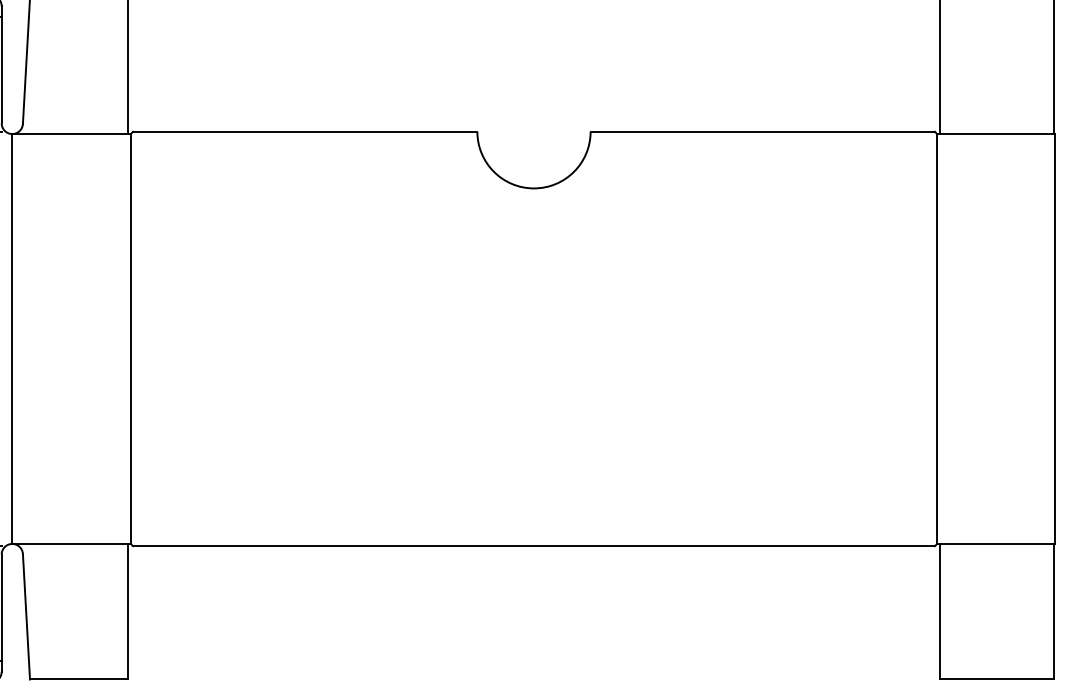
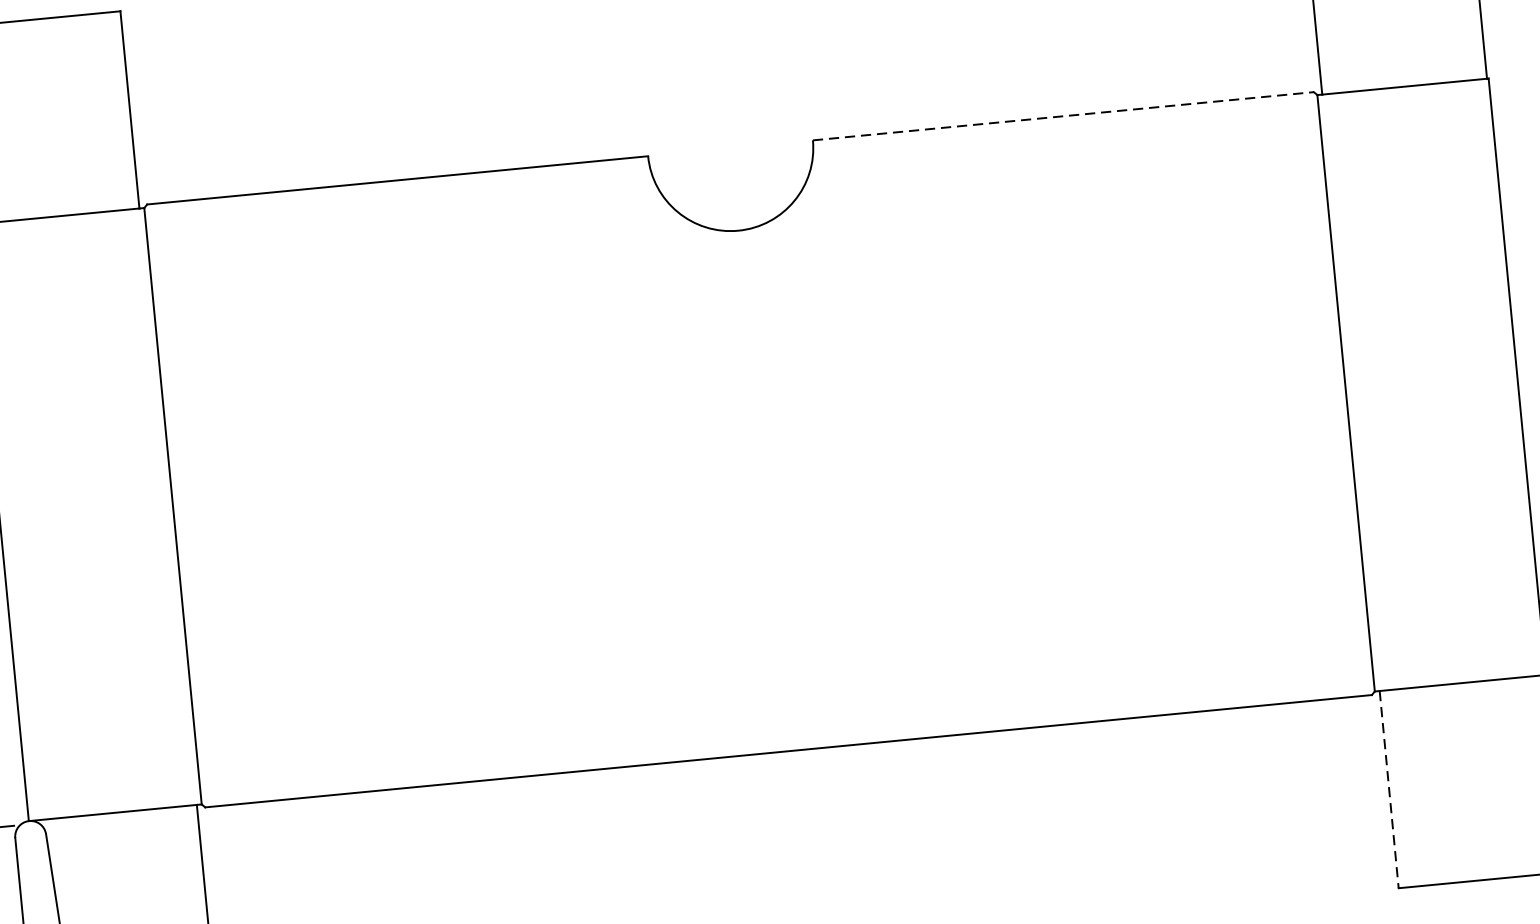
line: (763, 131) -> (1064, 115), solid -> dashed
line: (940, 611) -> (1389, 789), solid -> dashed

